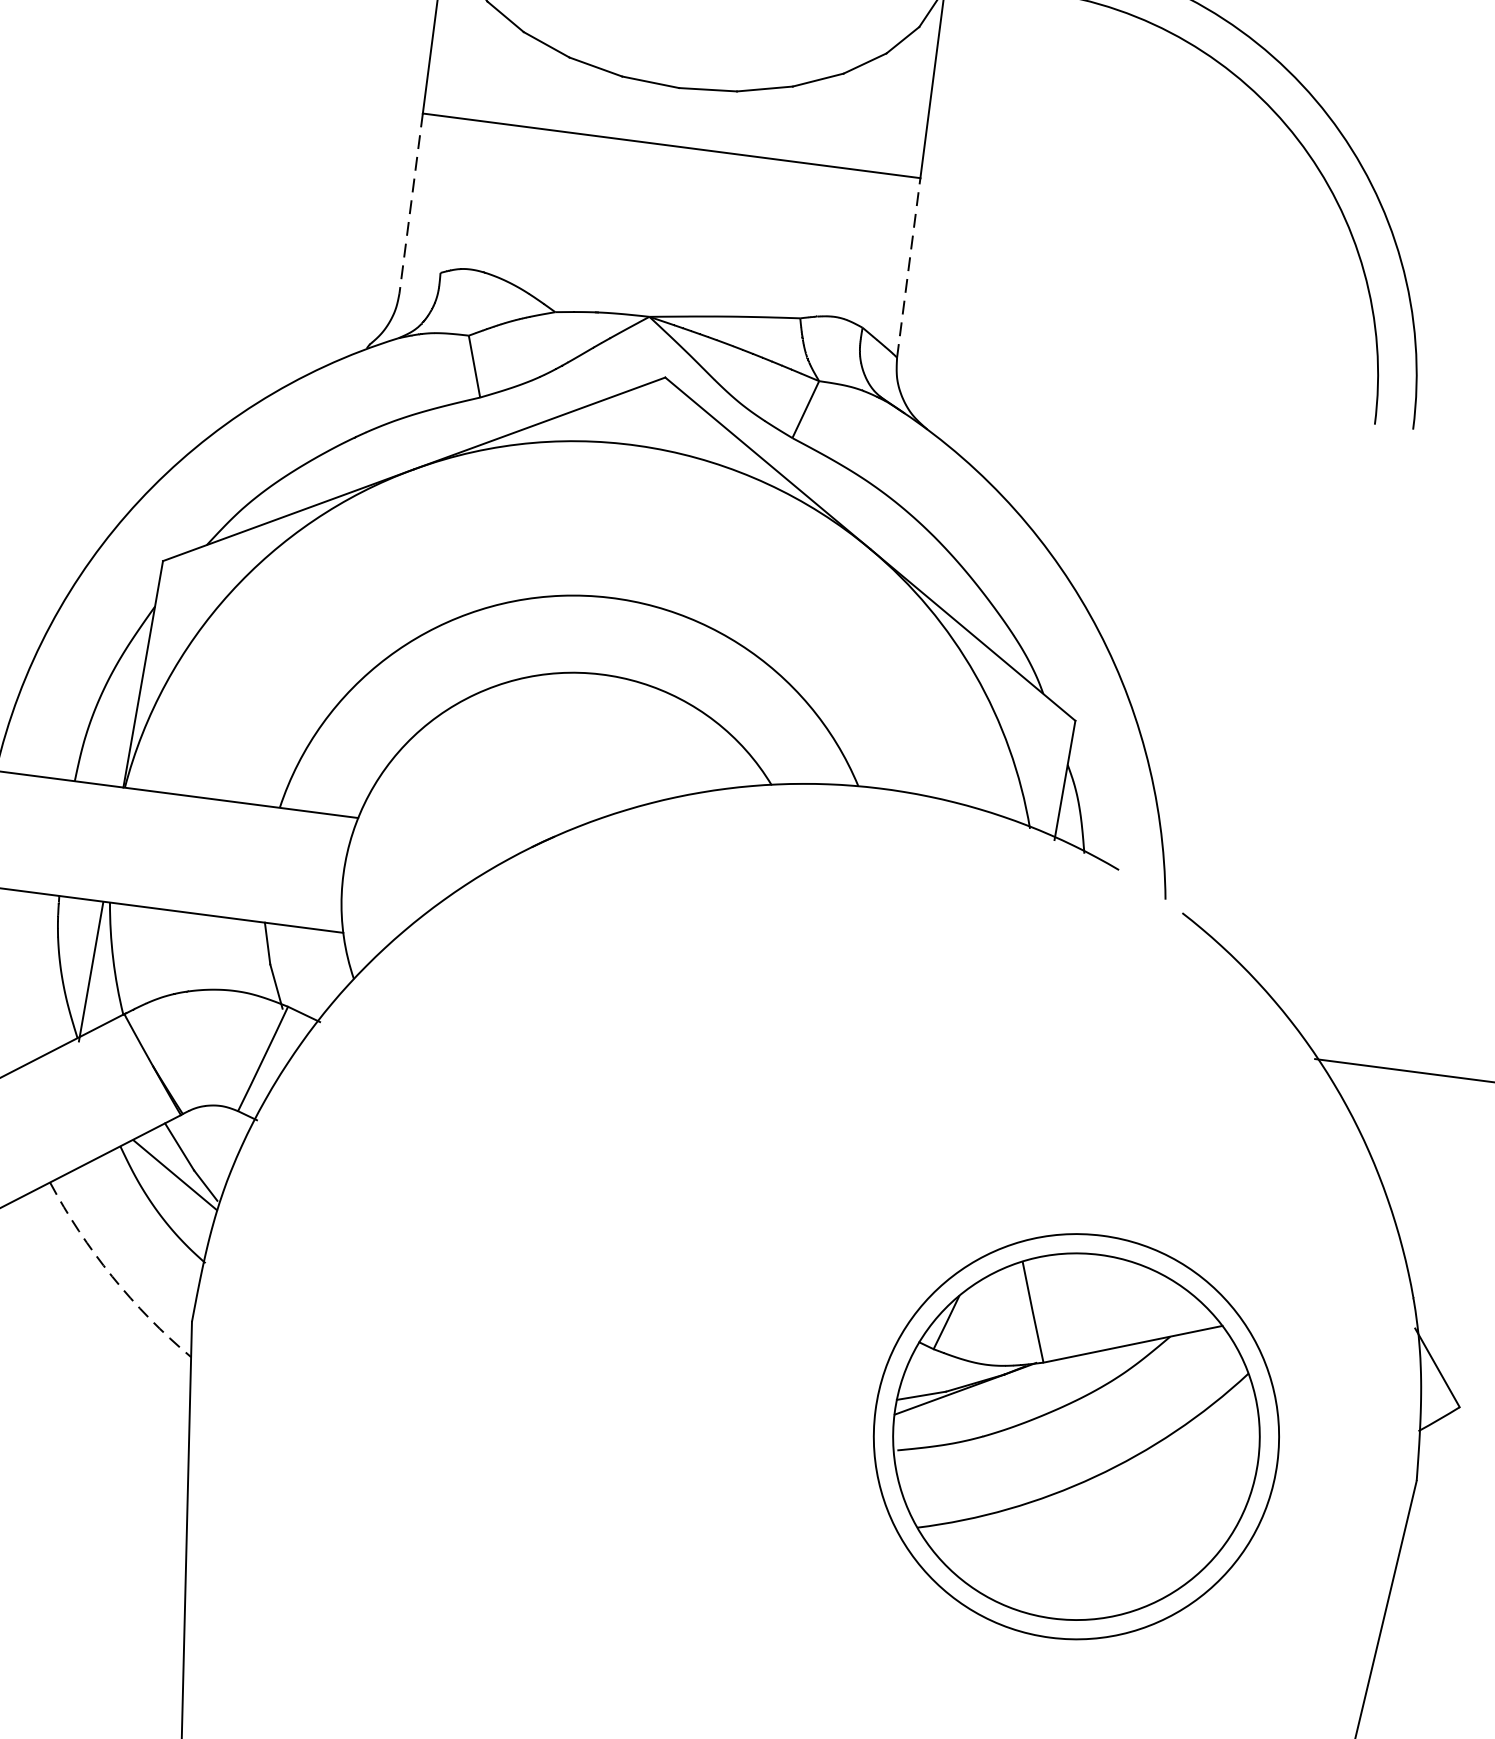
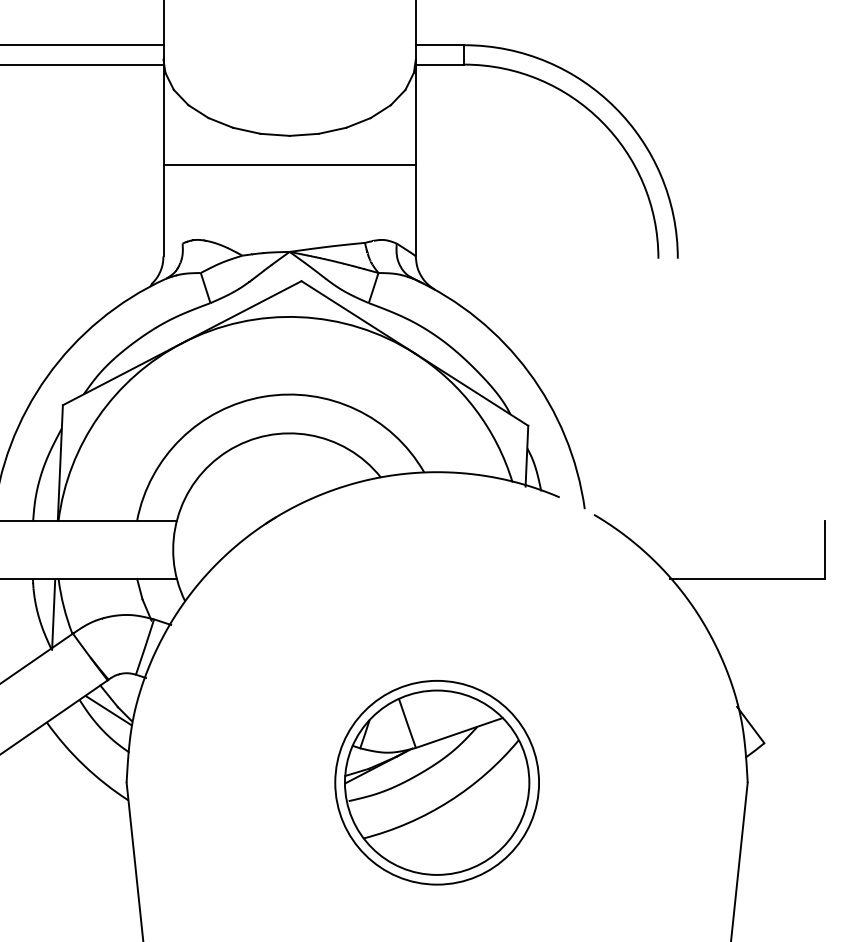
line: (411, 202) -> (163, 210), dashed -> solid
line: (908, 267) -> (415, 210), dashed -> solid
arc: (111, 1276) -> (83, 765), dashed -> solid
part: (1075, 1436) -> (436, 782), moved

